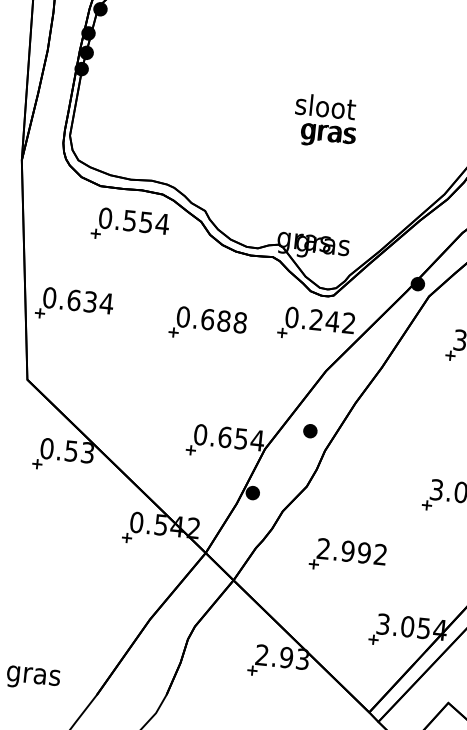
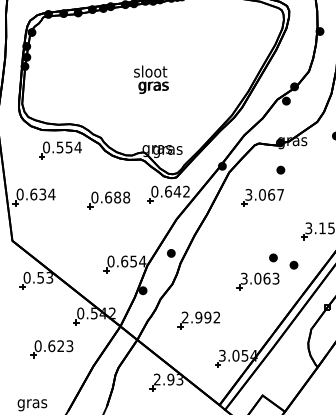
text: (325, 120) -> (151, 79), moved
text: (316, 319) -> (168, 191), 0.242 -> 0.642
part: (77, 581) -> (51, 349), added

